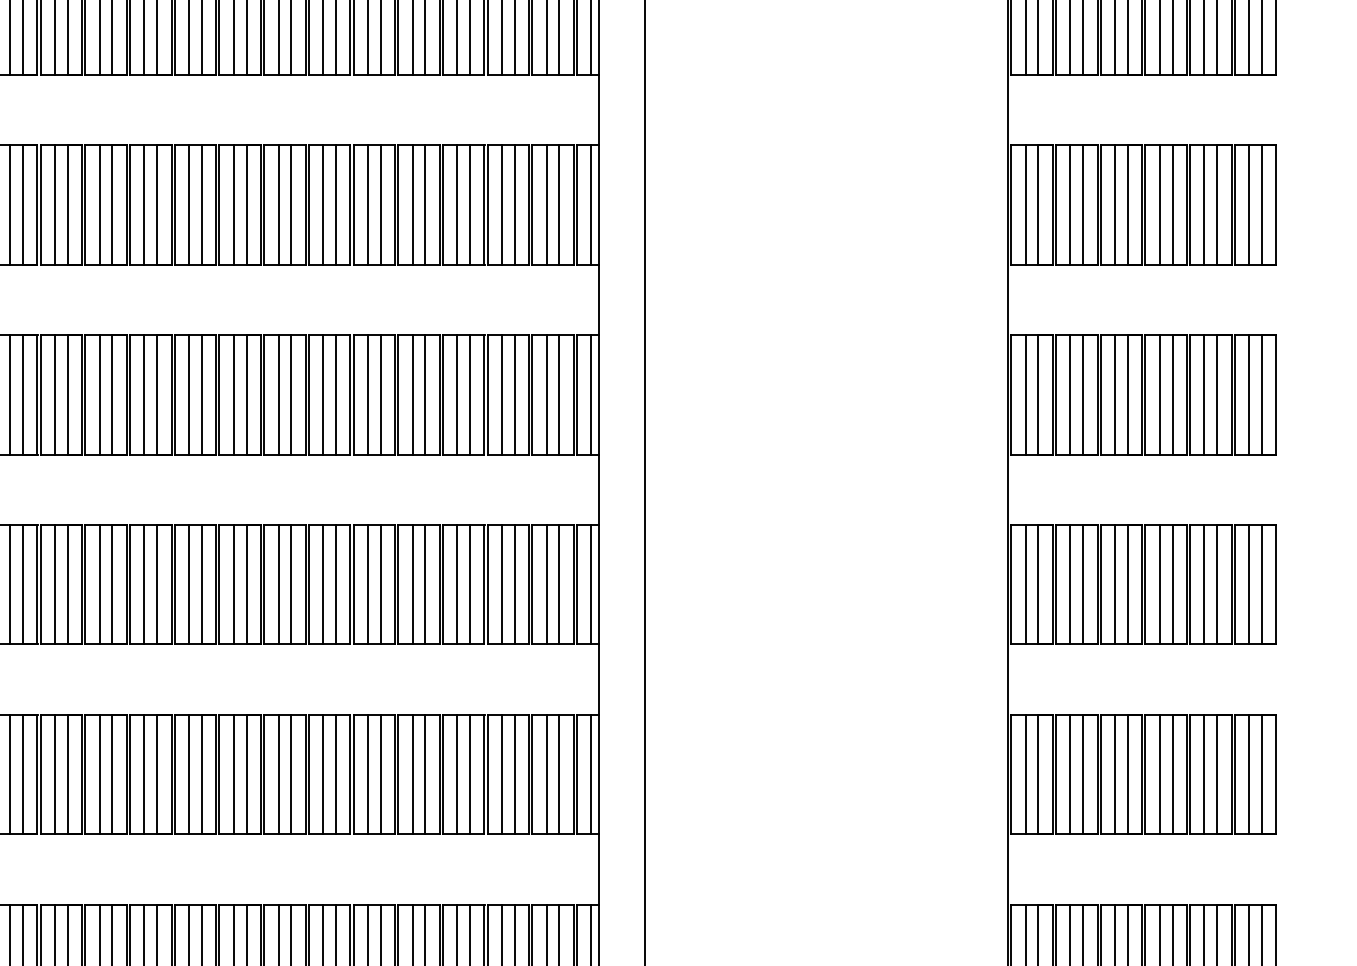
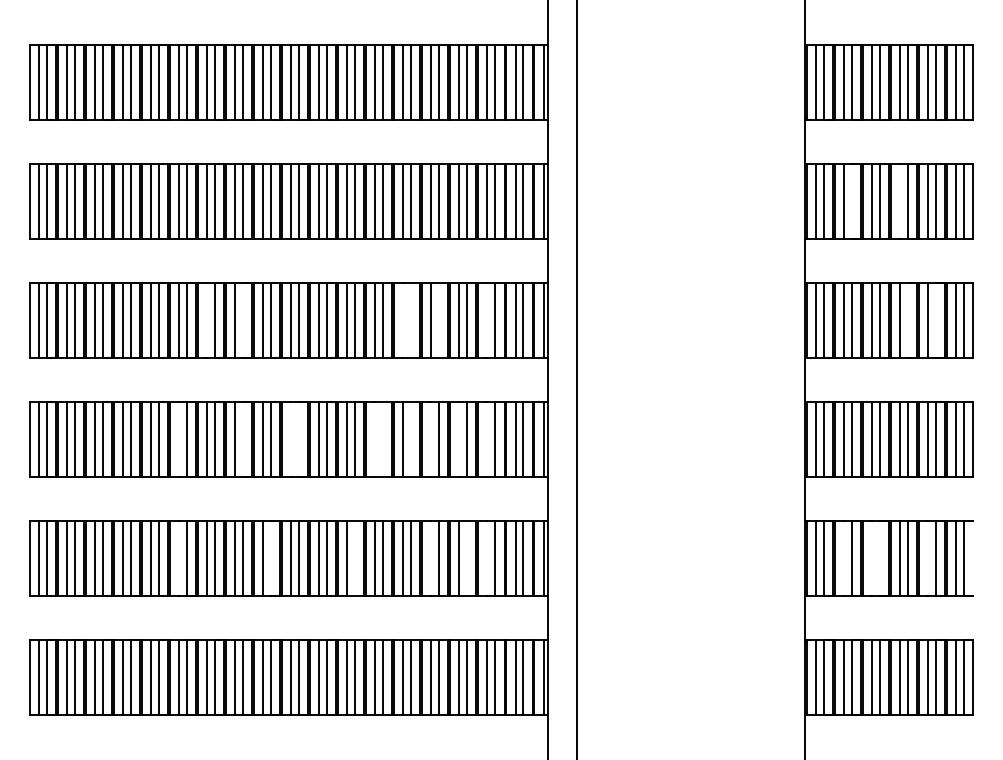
line: (1082, 203) -> (851, 200), removed
line: (1159, 203) -> (899, 200), removed
line: (55, 394) -> (207, 320), removed
line: (112, 394) -> (243, 320), removed
line: (368, 394) -> (403, 320), removed
line: (380, 394) -> (411, 320), removed
line: (425, 394) -> (439, 320), removed
line: (502, 394) -> (487, 320), removed
line: (1172, 394) -> (907, 320), removed
line: (1216, 394) -> (935, 320), removed
line: (10, 584) -> (179, 439), removed
line: (112, 584) -> (243, 439), removed
line: (189, 584) -> (291, 439), removed
line: (202, 584) -> (299, 439), removed
line: (323, 584) -> (375, 439), removed
line: (336, 584) -> (383, 439), removed
line: (380, 584) -> (411, 439), removed
line: (412, 584) -> (431, 439), removed
line: (457, 584) -> (459, 439), removed
line: (502, 584) -> (487, 439), removed
line: (10, 774) -> (179, 558), removed
line: (157, 774) -> (271, 558), removed
line: (291, 774) -> (355, 558), removed
line: (412, 774) -> (431, 558), removed
line: (470, 774) -> (467, 558), removed
line: (502, 774) -> (487, 558), removed
line: (1069, 774) -> (843, 558), removed
line: (1114, 774) -> (871, 558), removed
line: (1127, 774) -> (879, 558), removed
line: (1203, 774) -> (927, 558), removed
line: (1275, 774) -> (972, 558), removed

